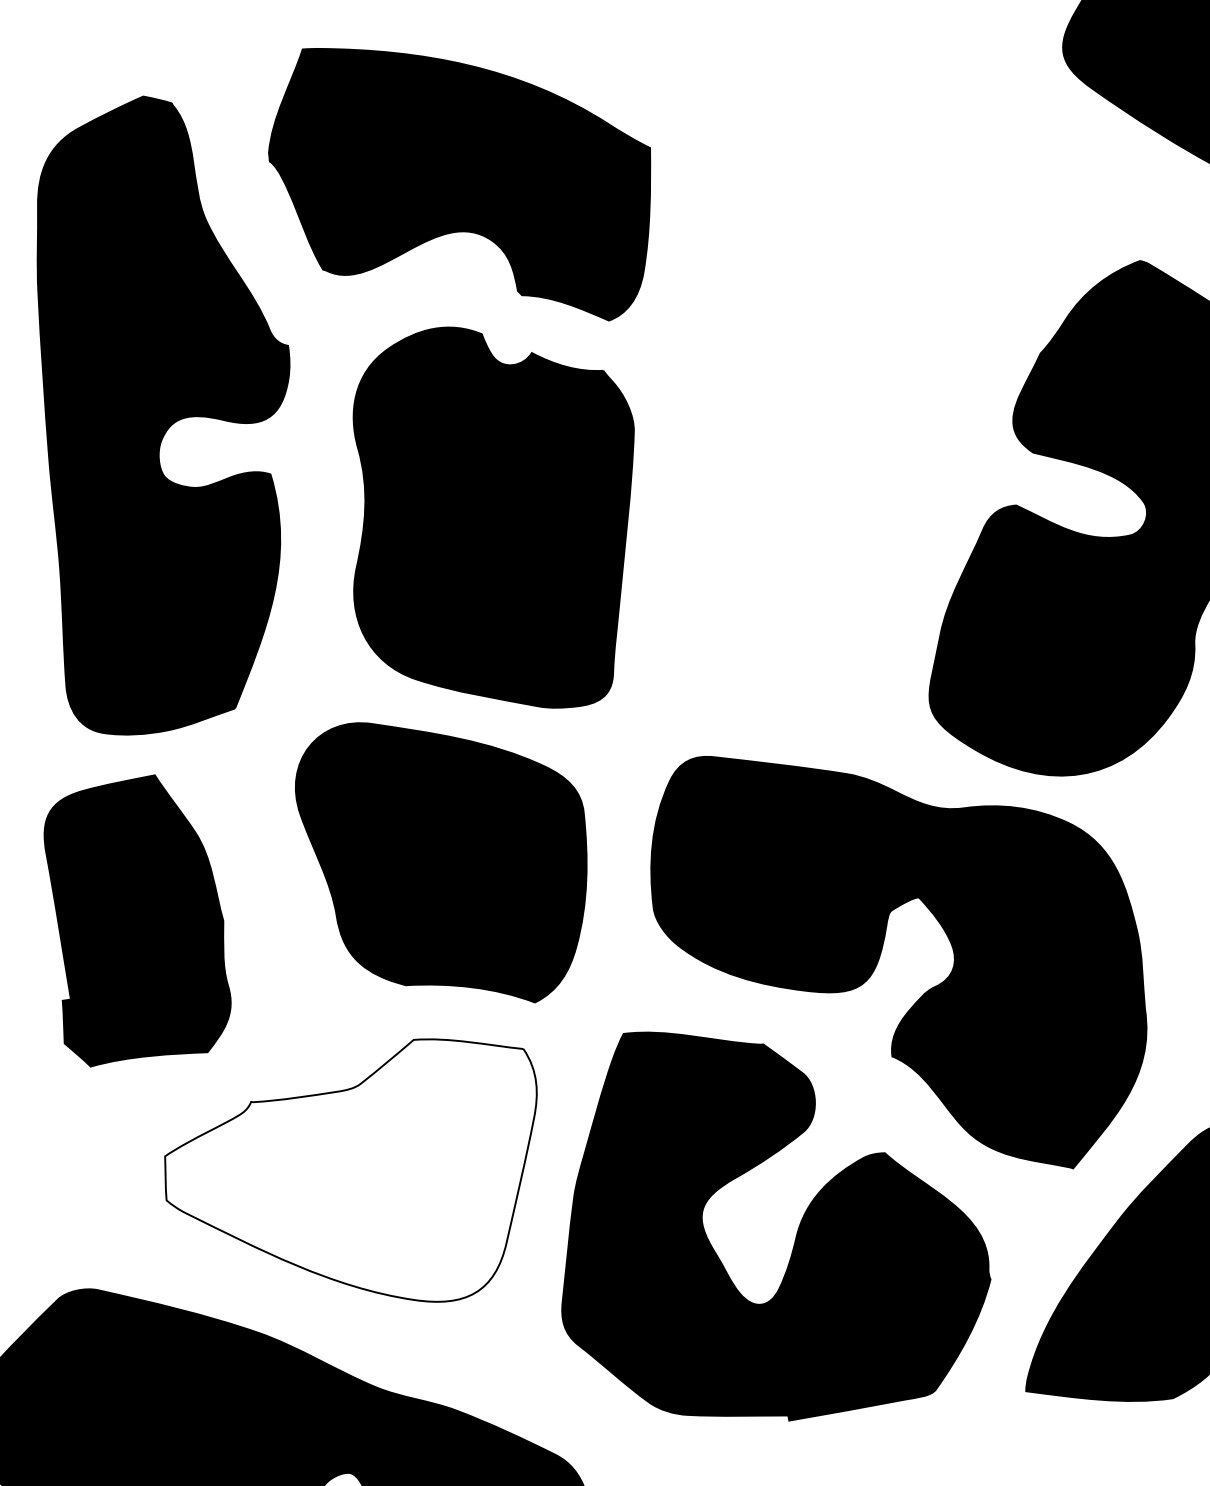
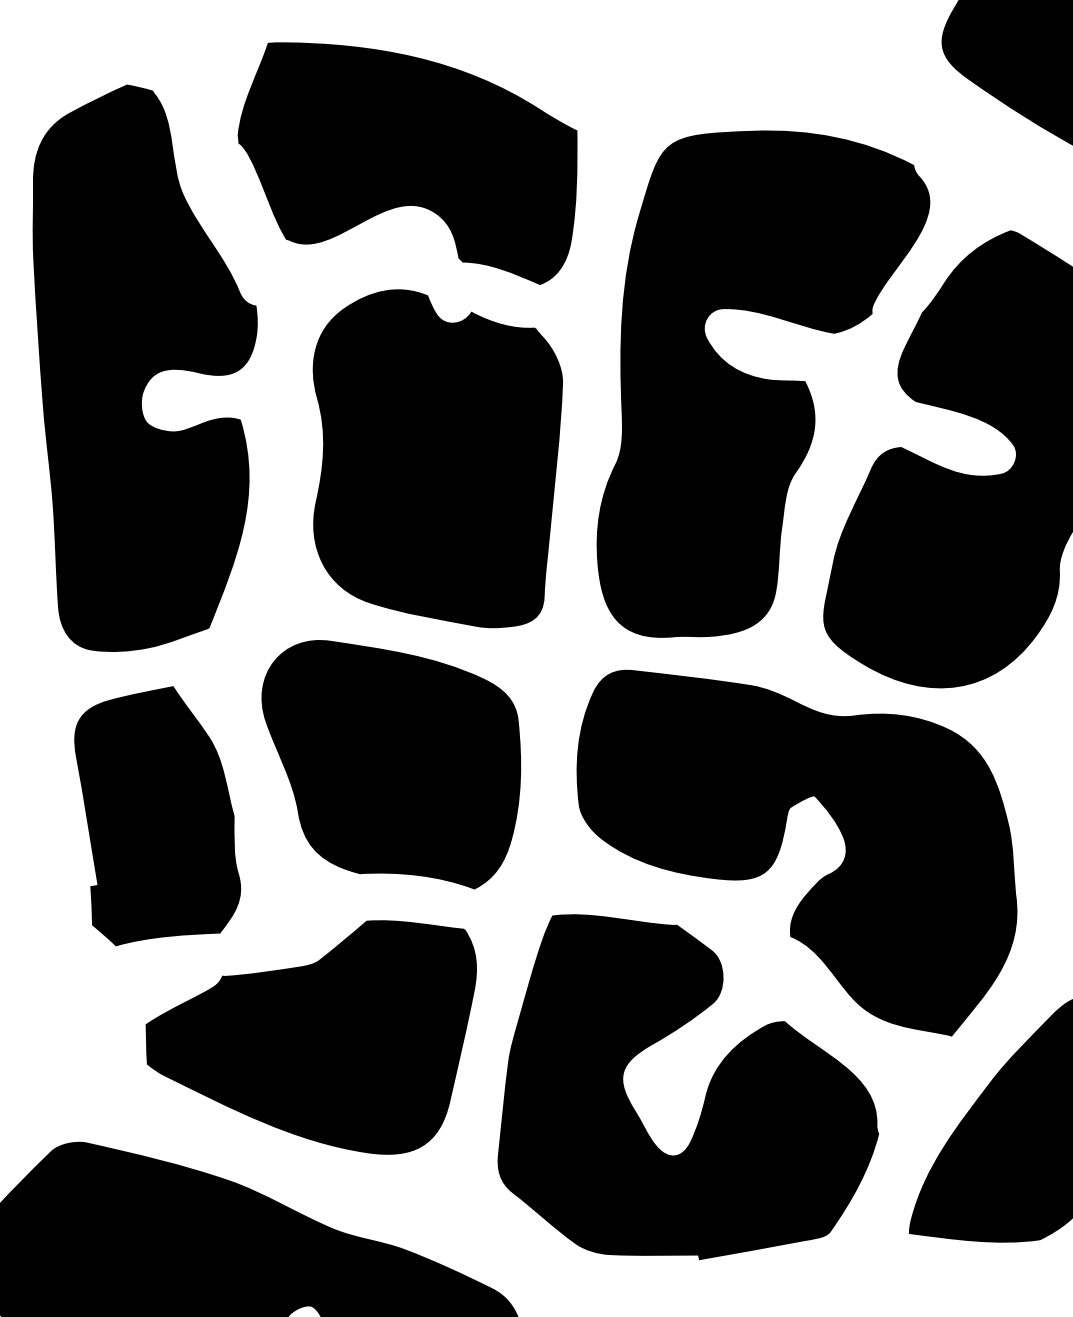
part: (861, 433) -> (763, 384), added
part: (137, 920) -> (157, 815), moved
fill: (350, 1170) -> (310, 1037), added

